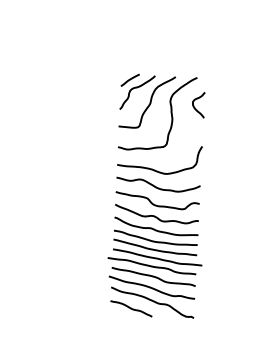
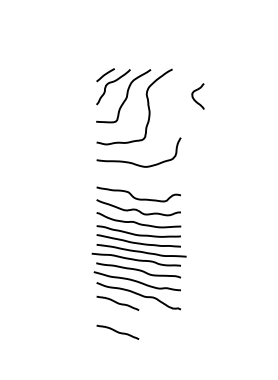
curve: (194, 106) -> (194, 98), moved
curve: (157, 187) -> (138, 180), removed
curve: (129, 336) -> (117, 331), added

